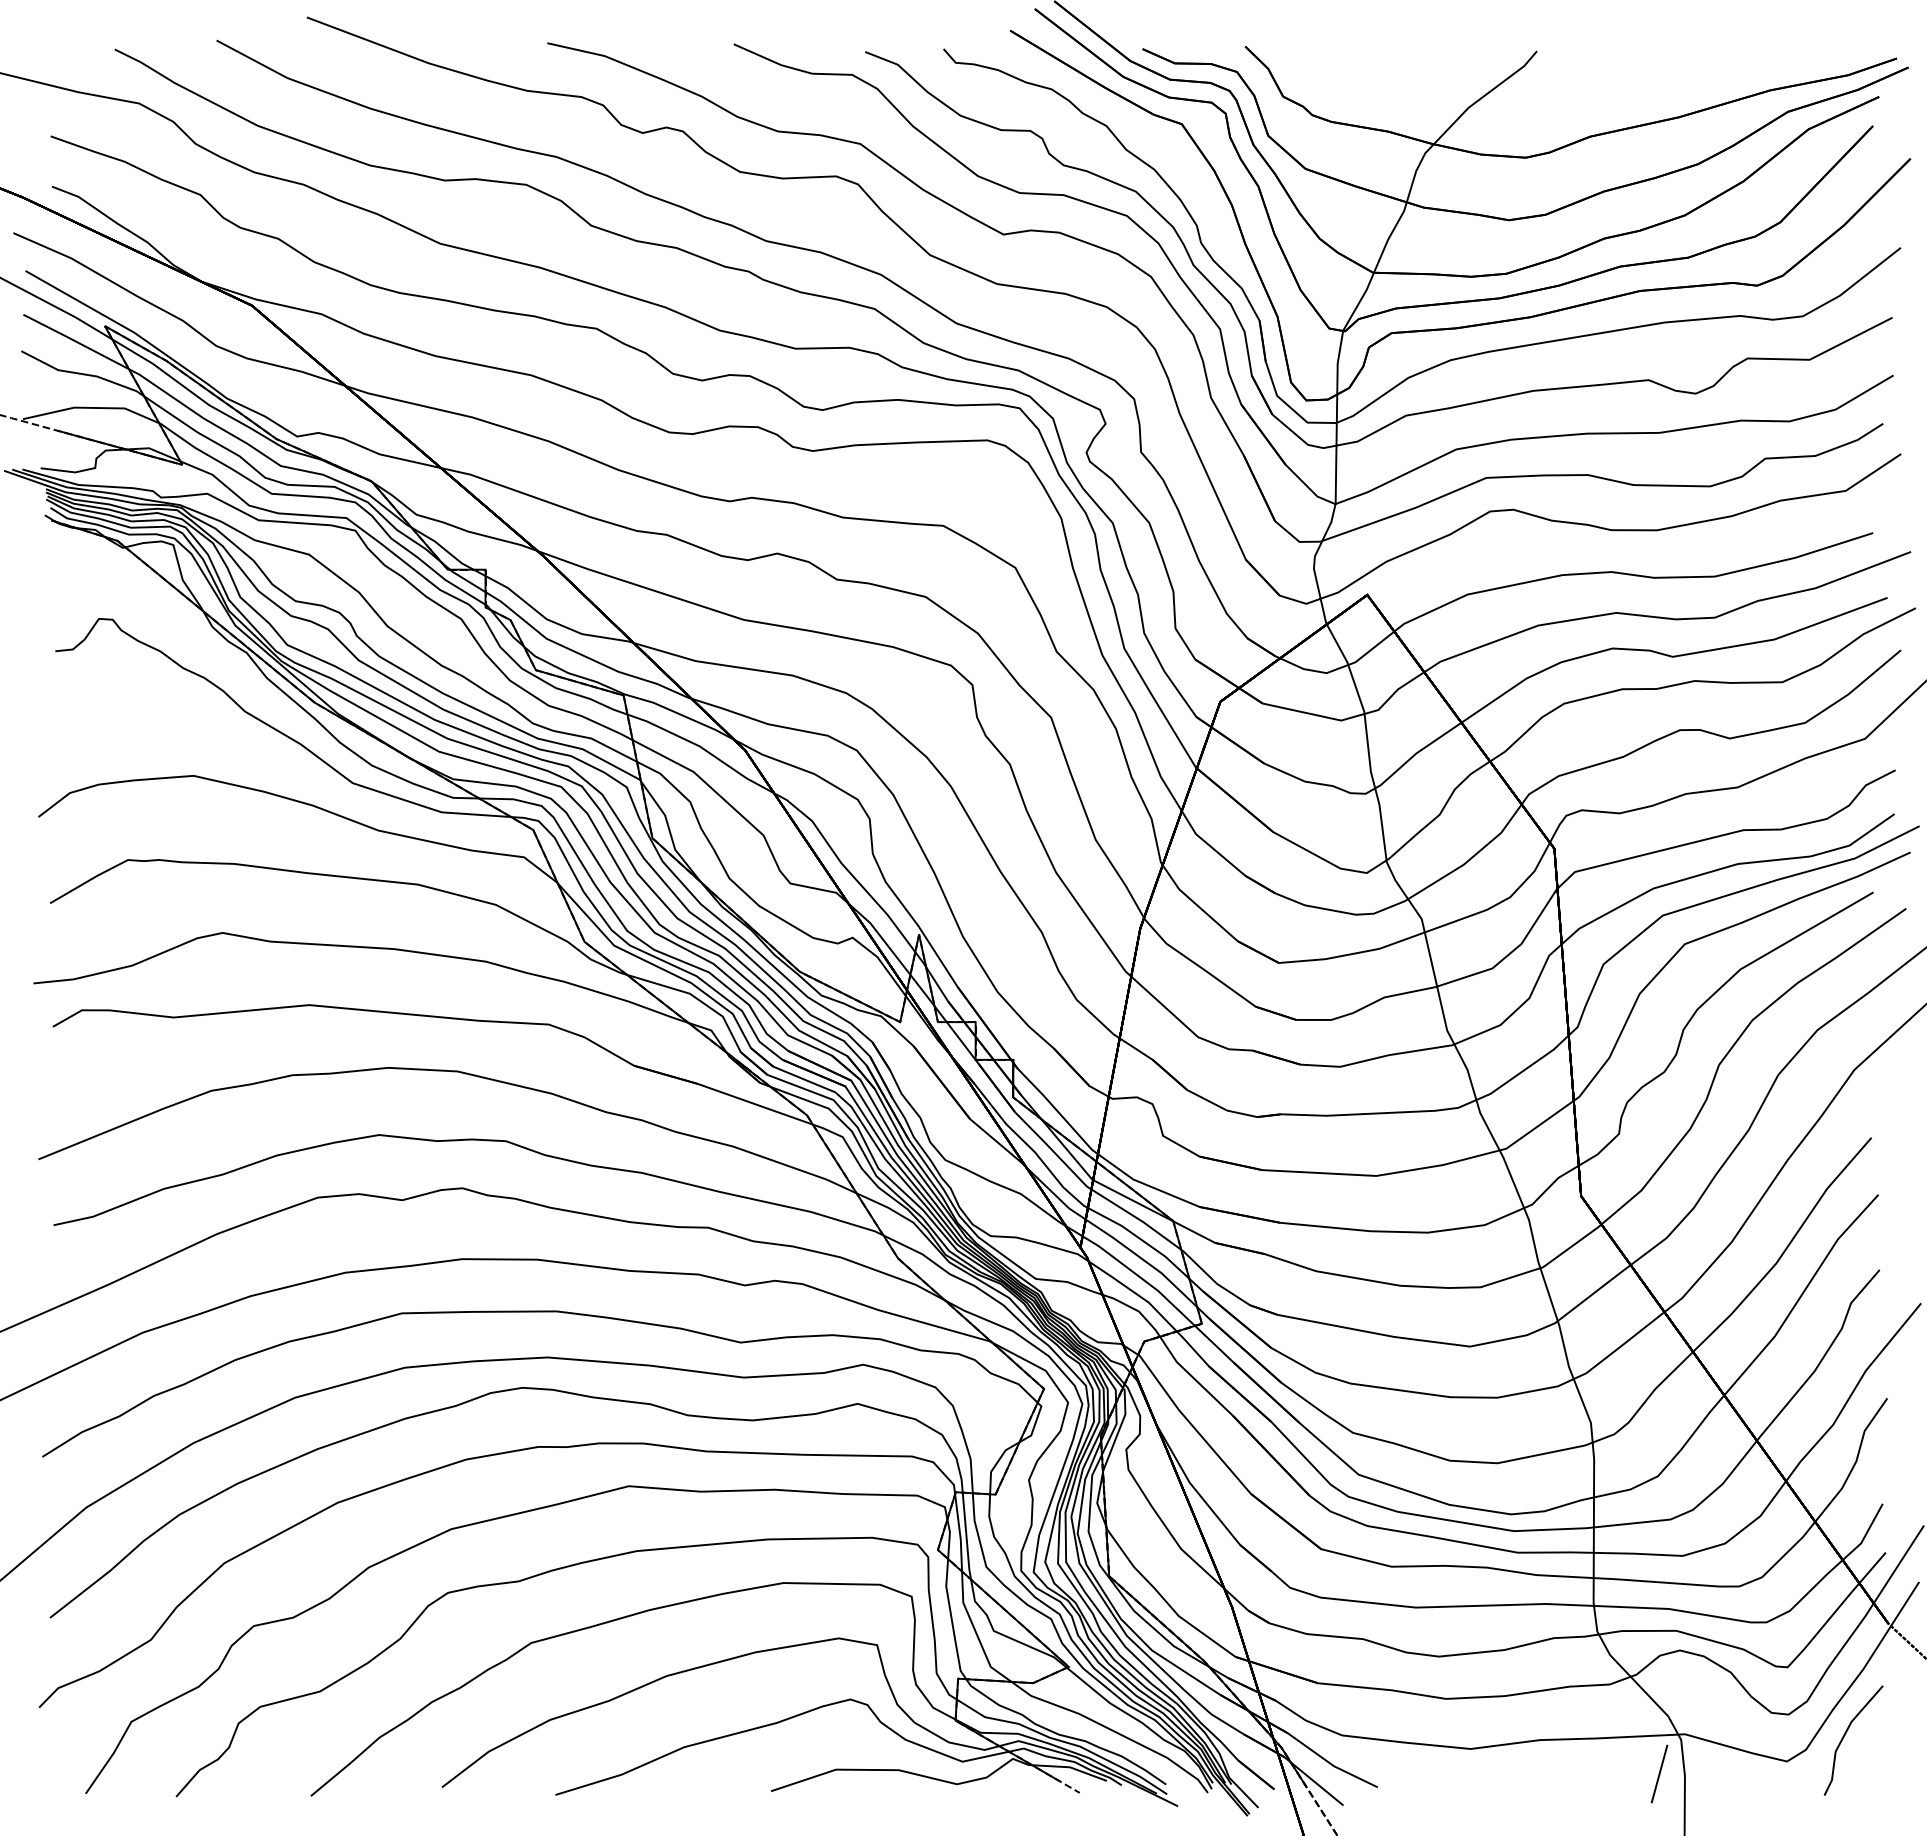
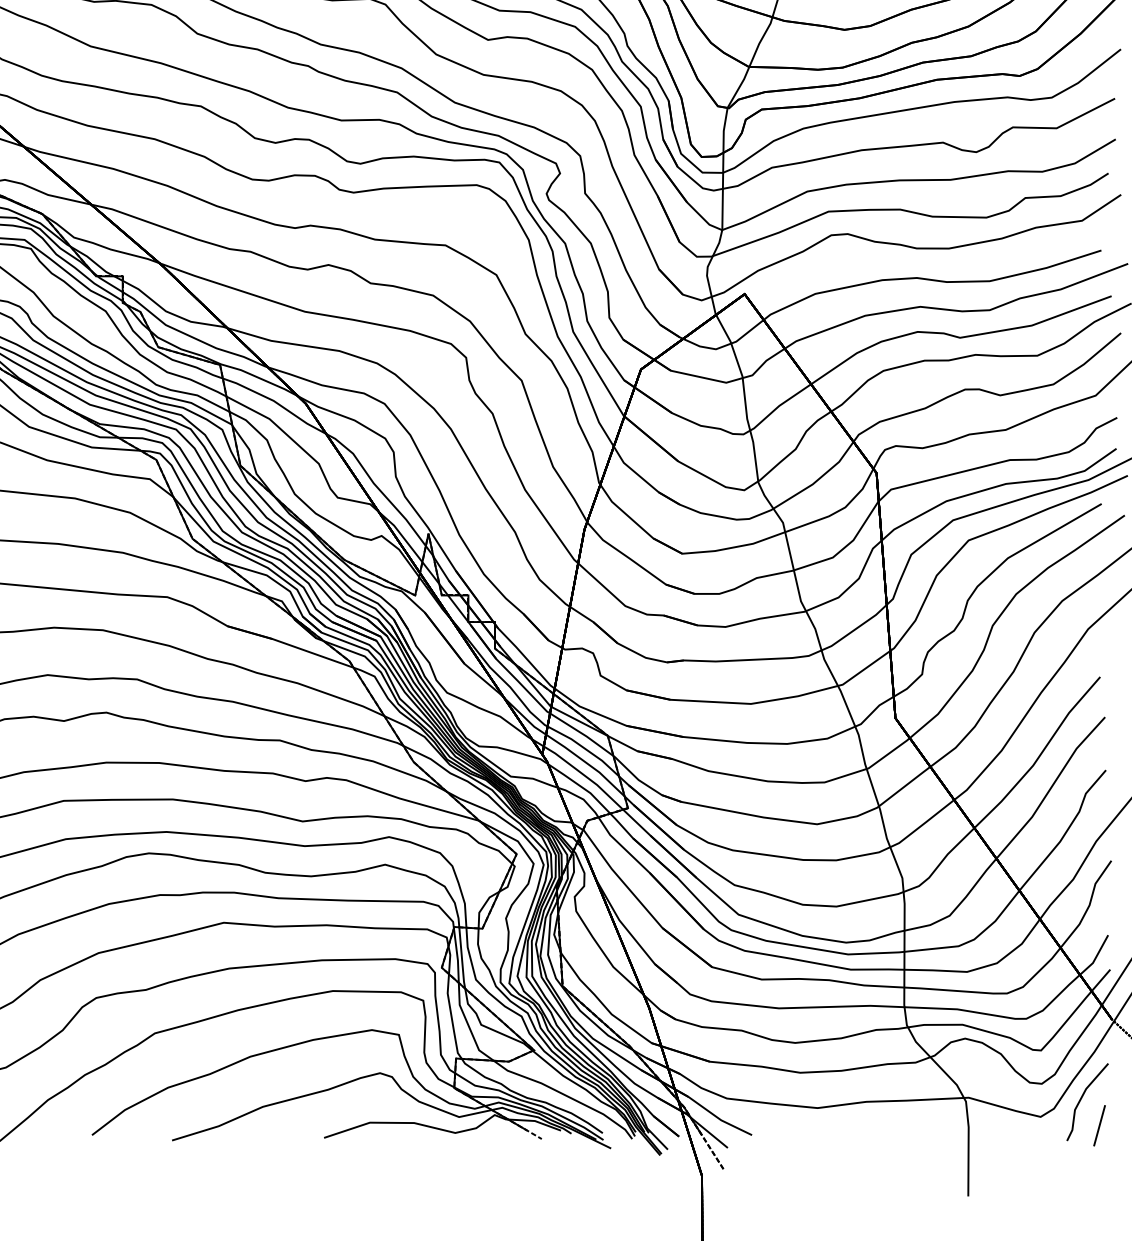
line: (1659, 1773) -> (1099, 1125), moved

